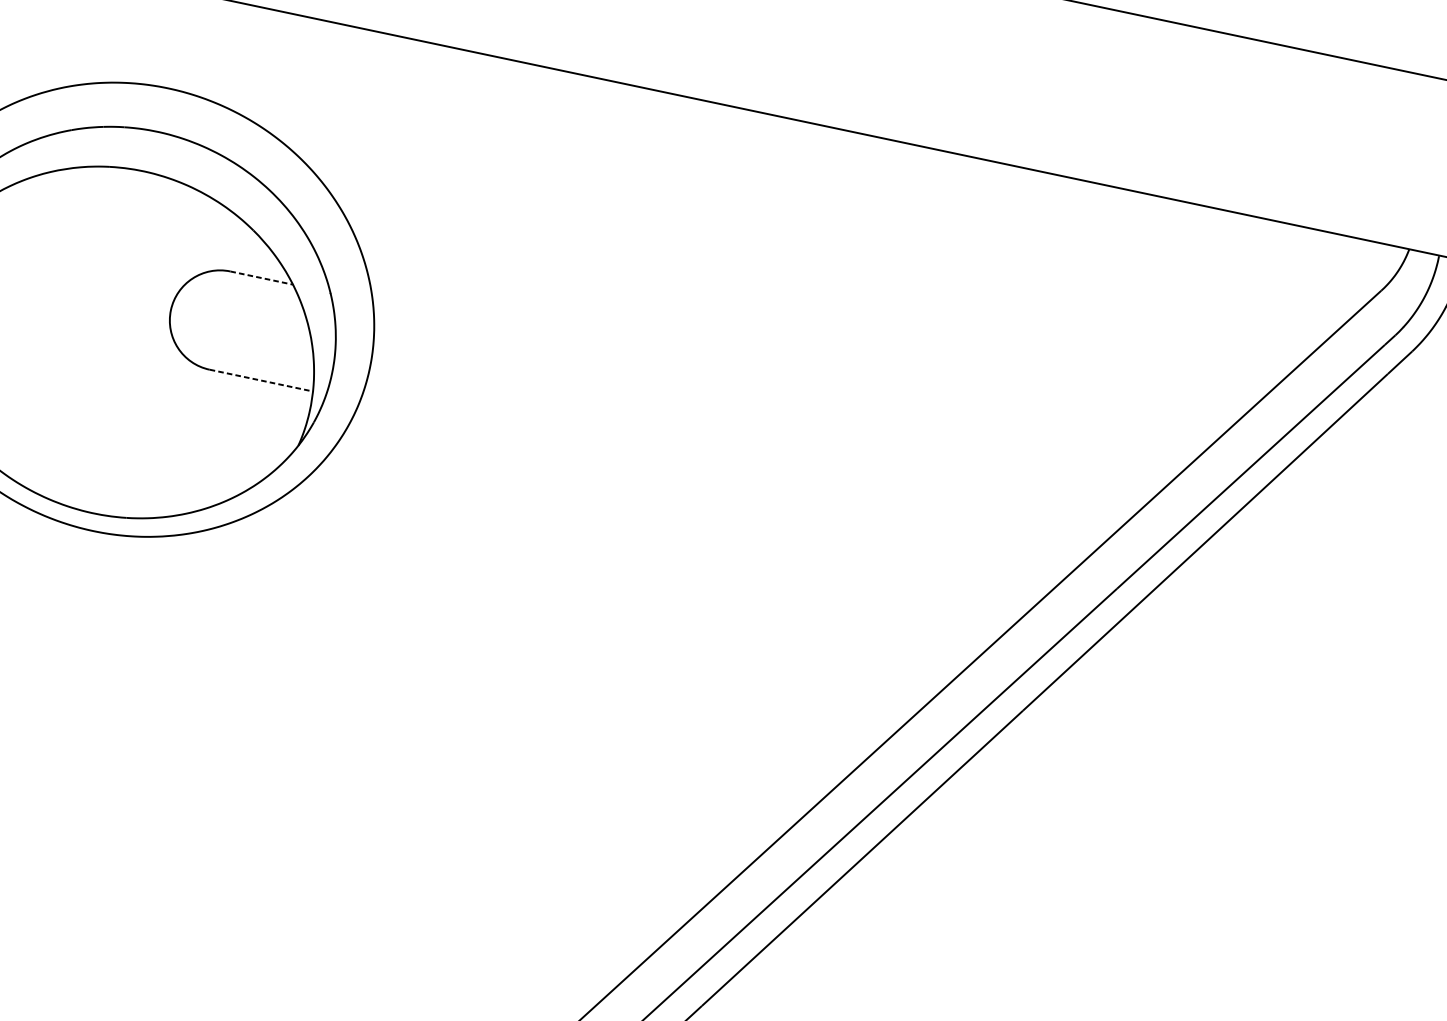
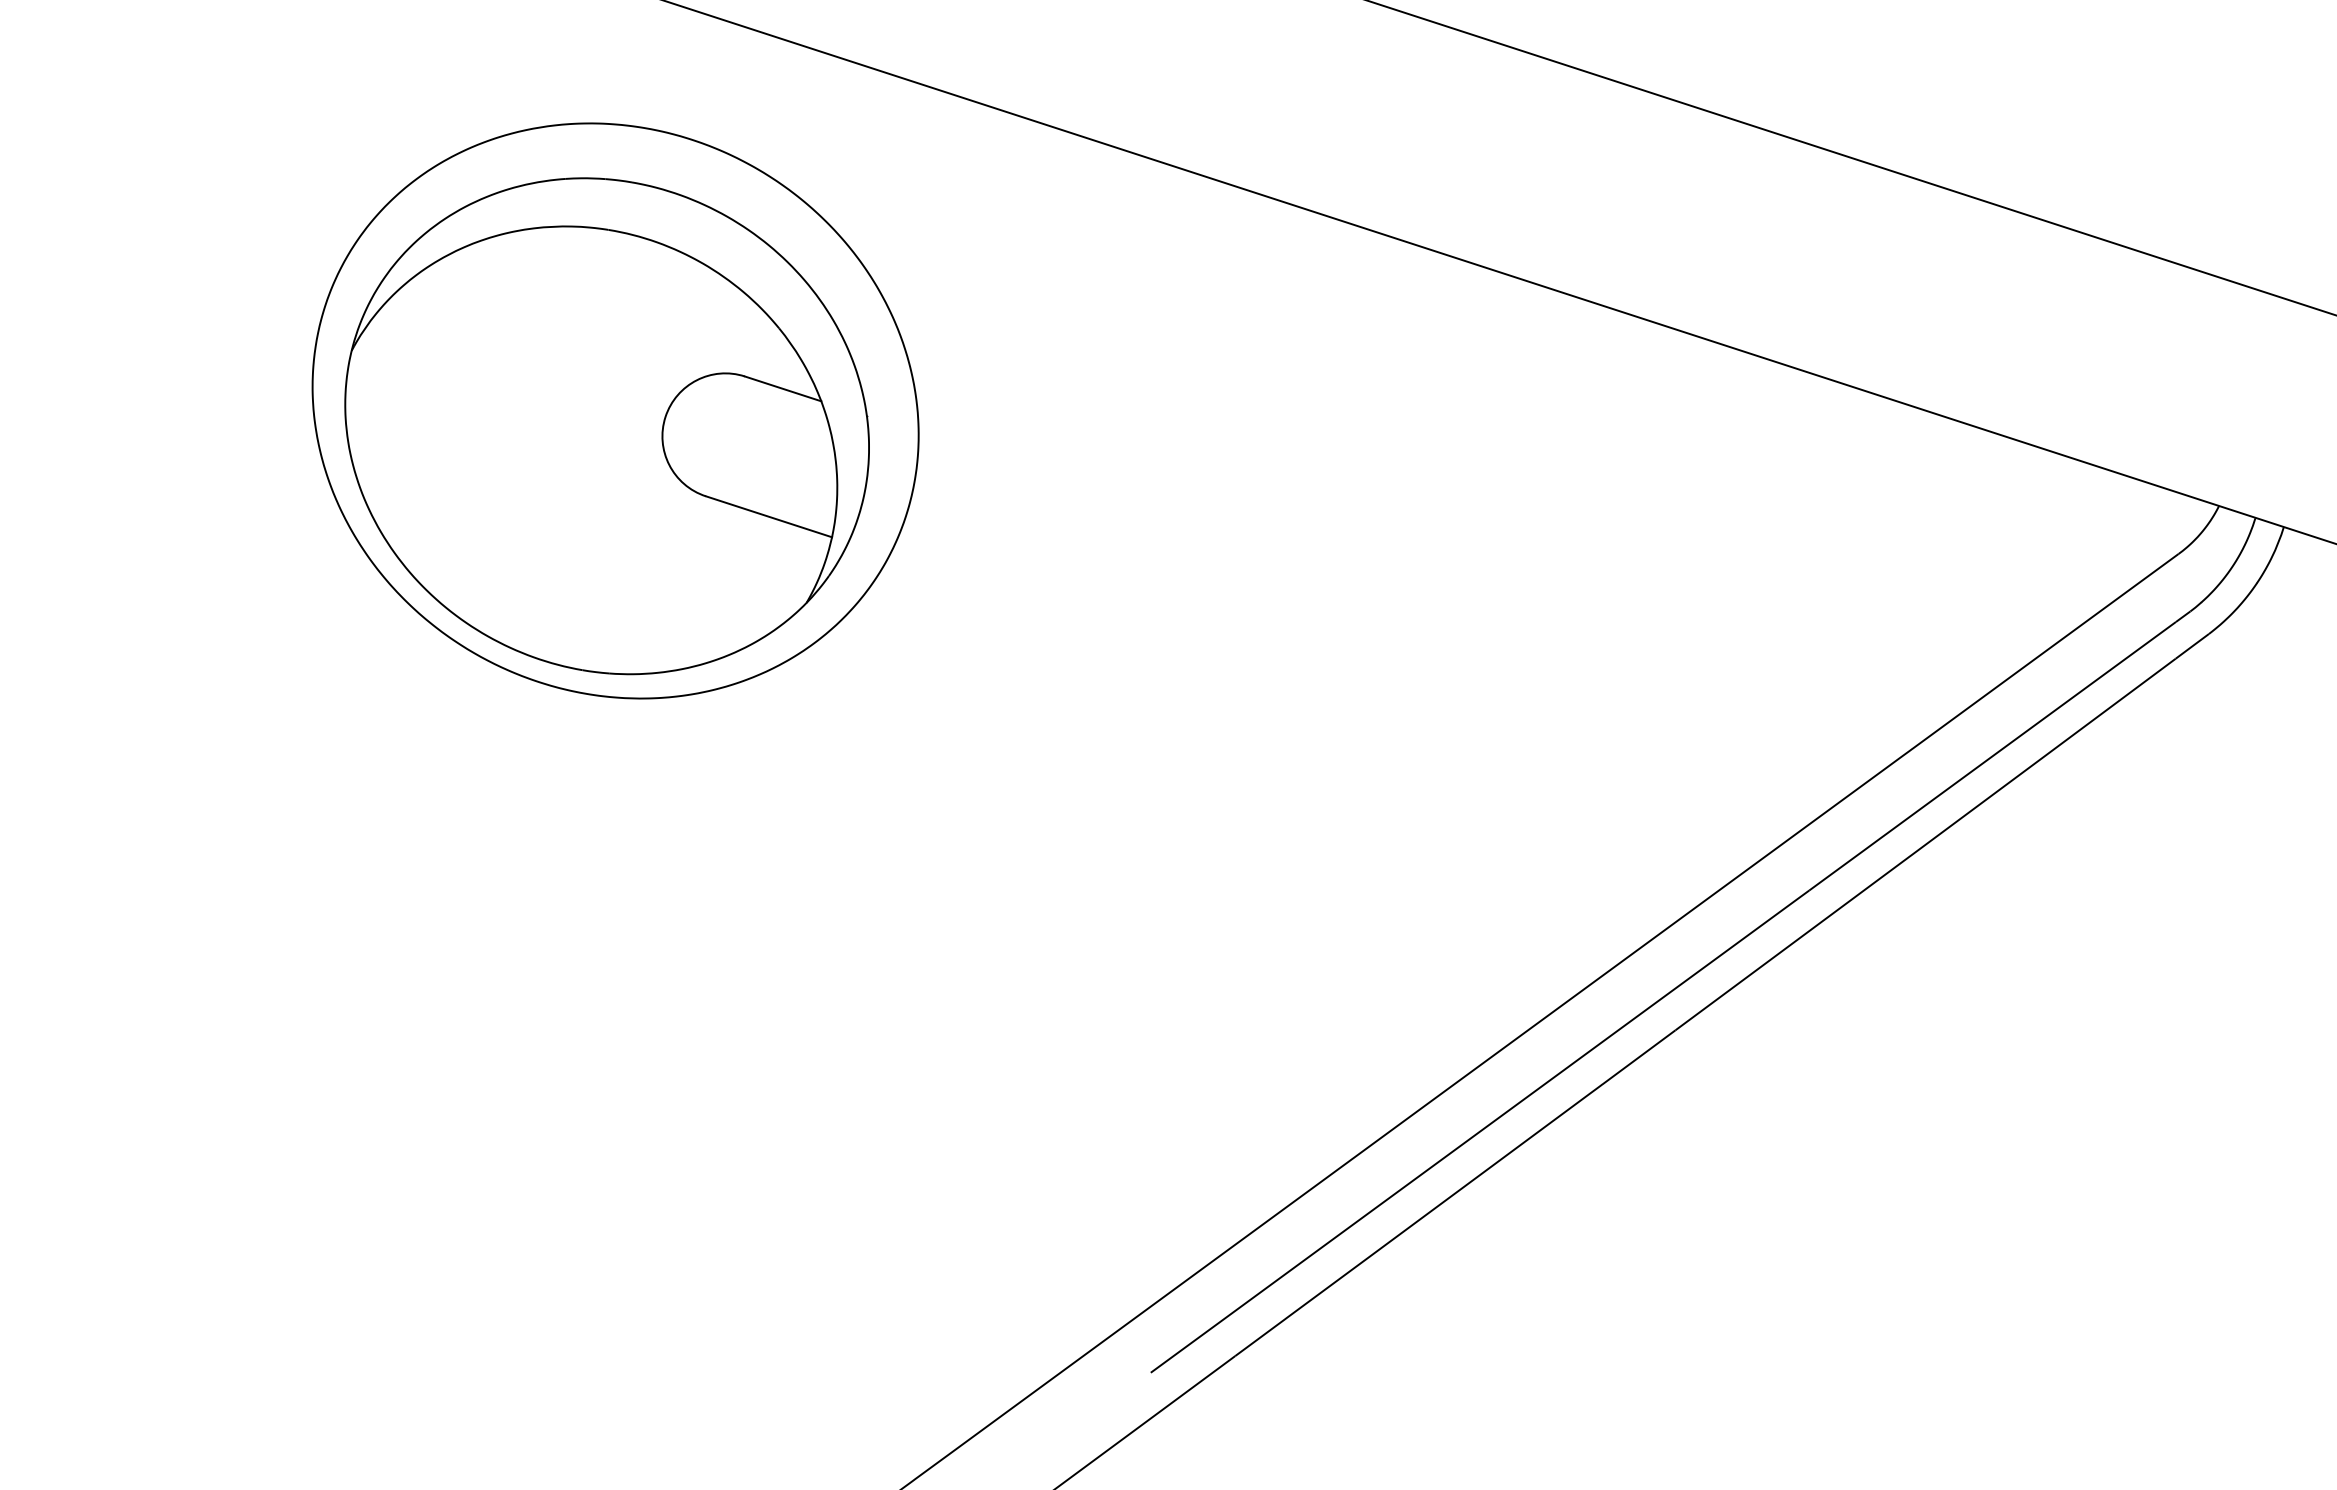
line: (262, 278) -> (783, 389), dashed -> solid
line: (261, 380) -> (769, 516), dashed -> solid

